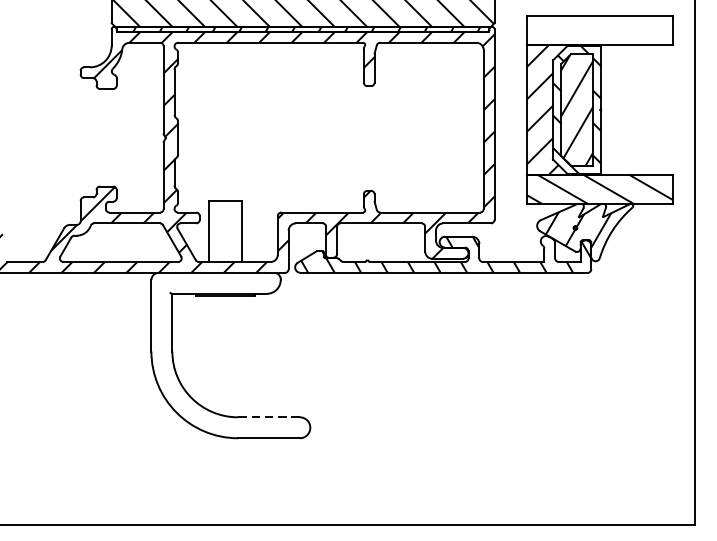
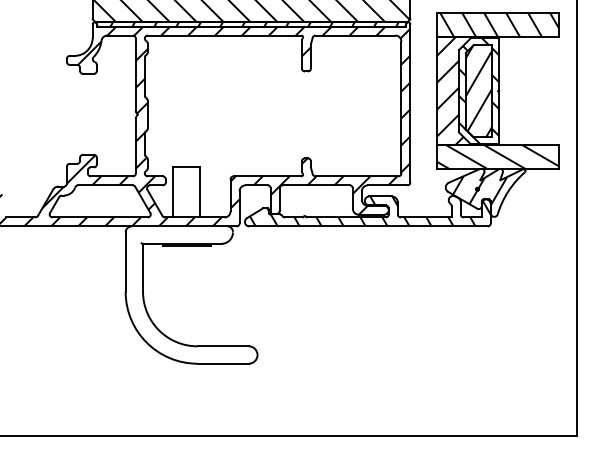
hatch: (601, 30) -> (499, 25), added
line: (269, 417) -> (223, 346), dashed -> solid

